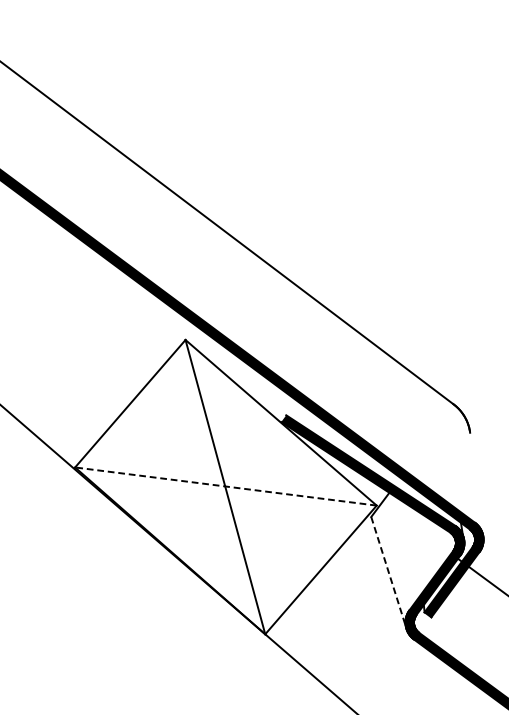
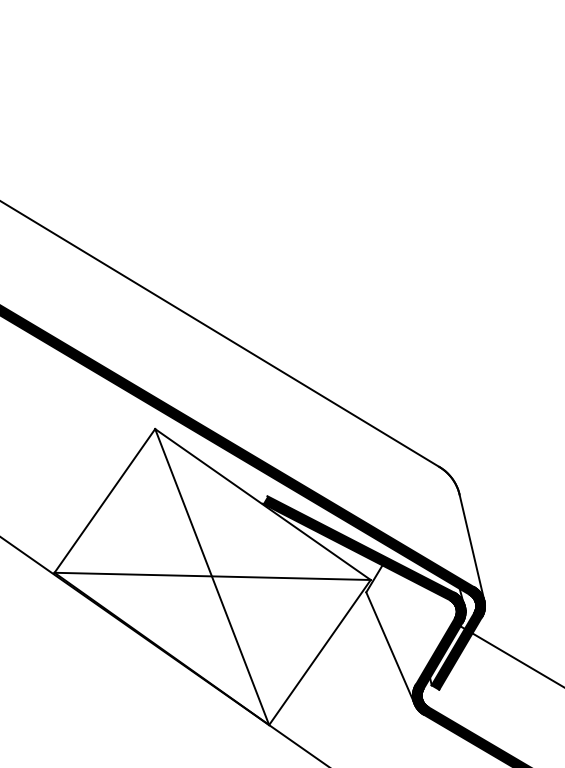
line: (476, 484) -> (471, 547), added
line: (225, 486) -> (212, 576), dashed -> solid
line: (388, 572) -> (390, 647), dashed -> solid

